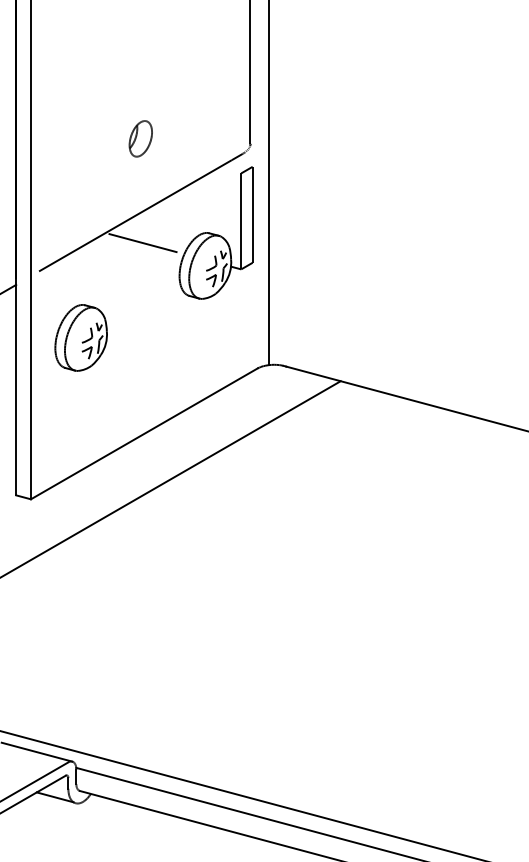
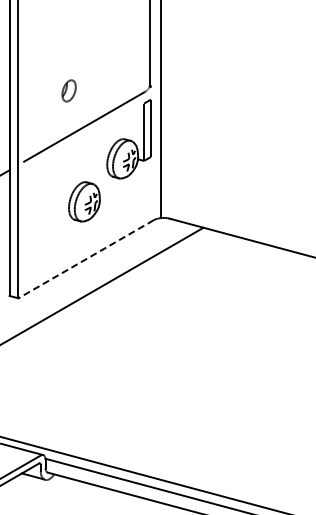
part: (139, 138) -> (68, 90), moved
line: (143, 241) -> (85, 144), removed
part: (81, 337) -> (84, 201), moved
line: (143, 434) -> (85, 259), solid -> dashed

